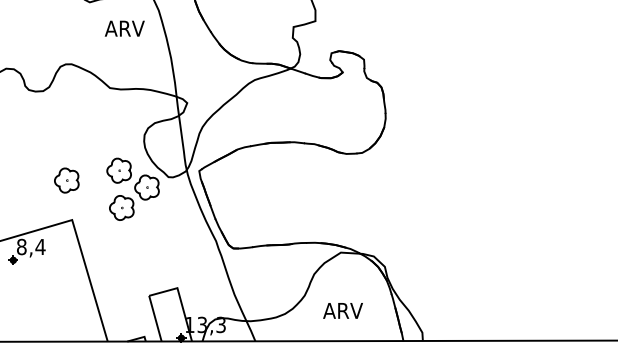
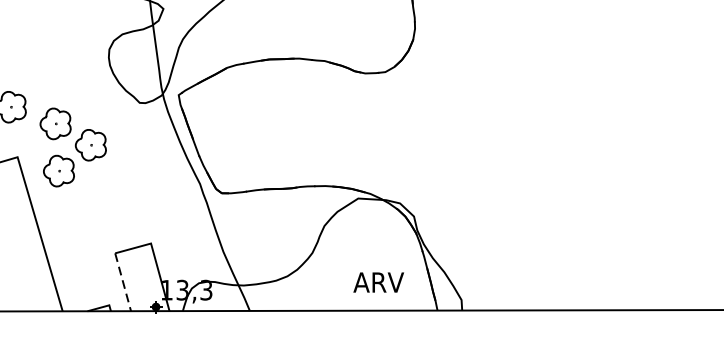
part: (132, 188) -> (72, 146), moved
text: (342, 310) -> (378, 282), moved
line: (155, 318) -> (123, 282), solid -> dashed

